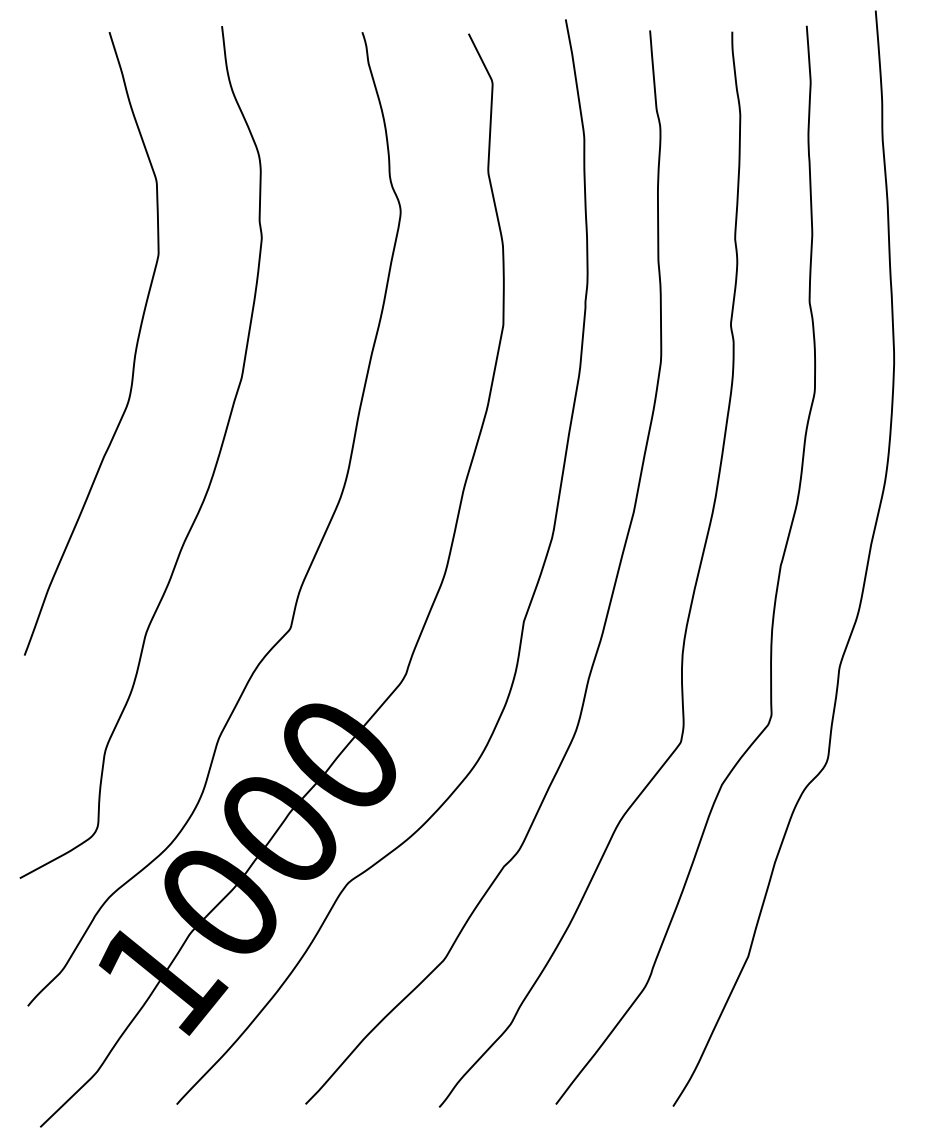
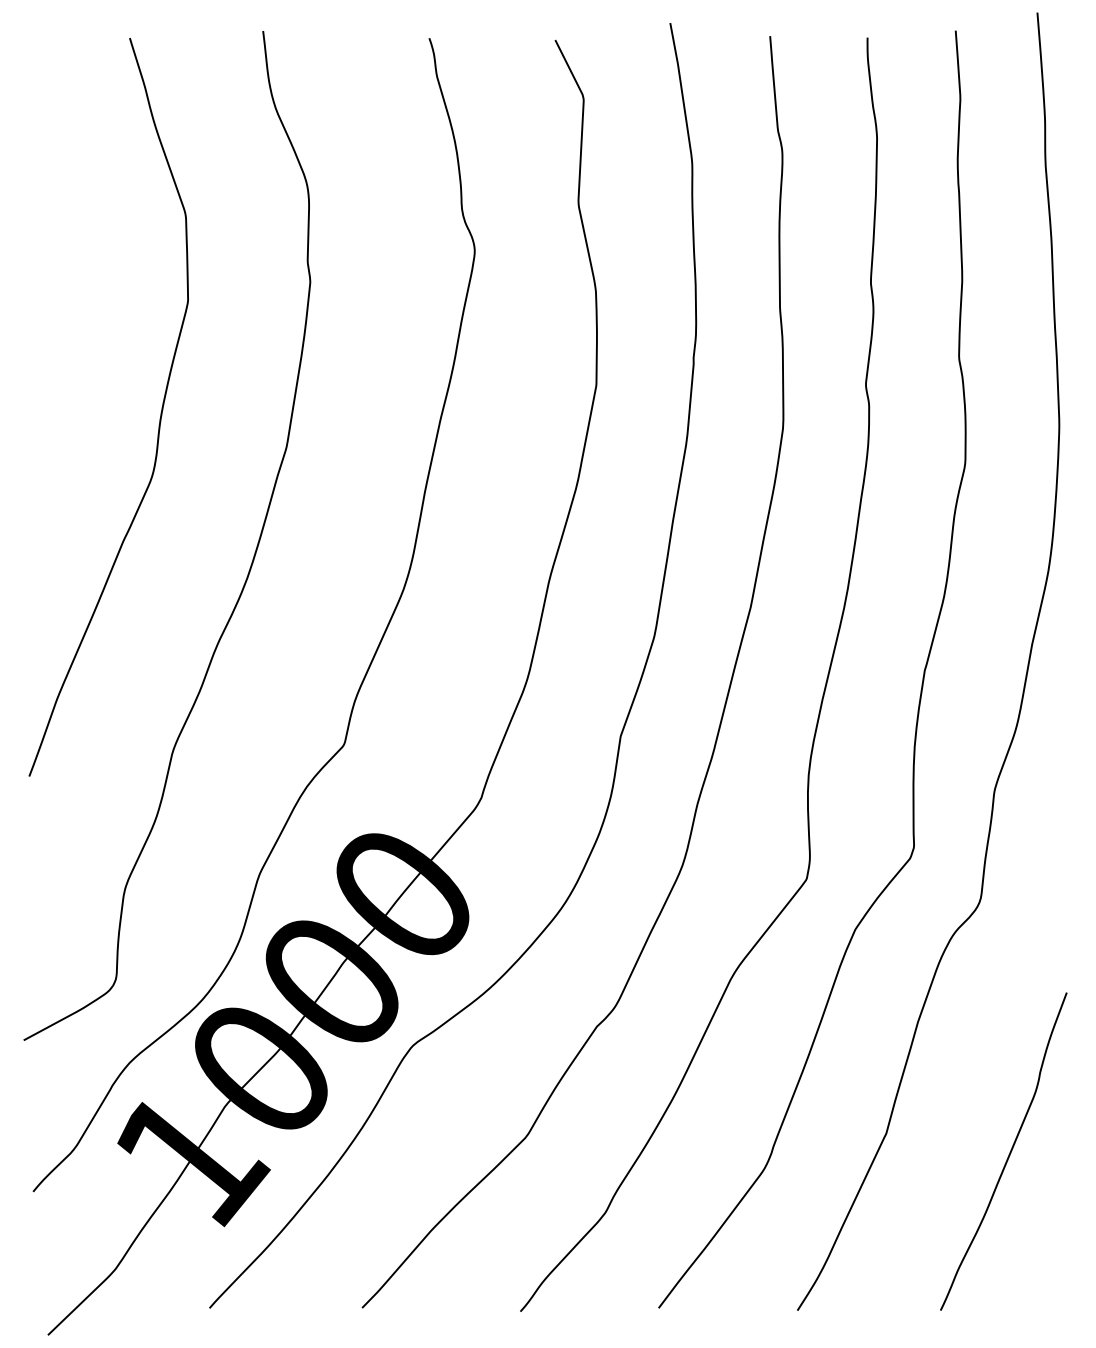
curve: (851, 973) -> (1008, 1153), added

